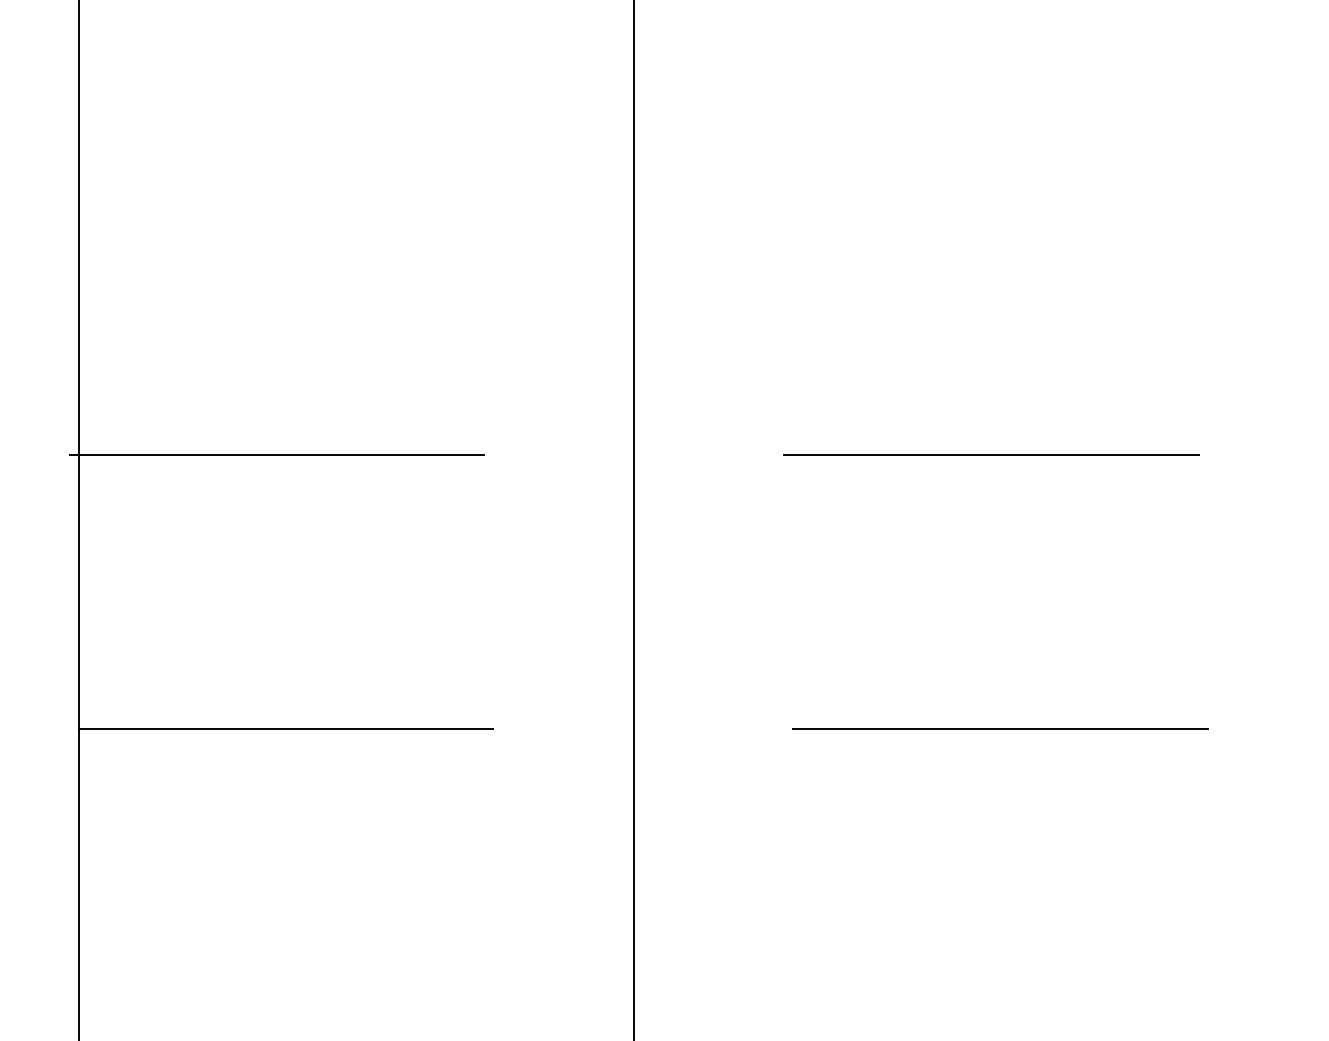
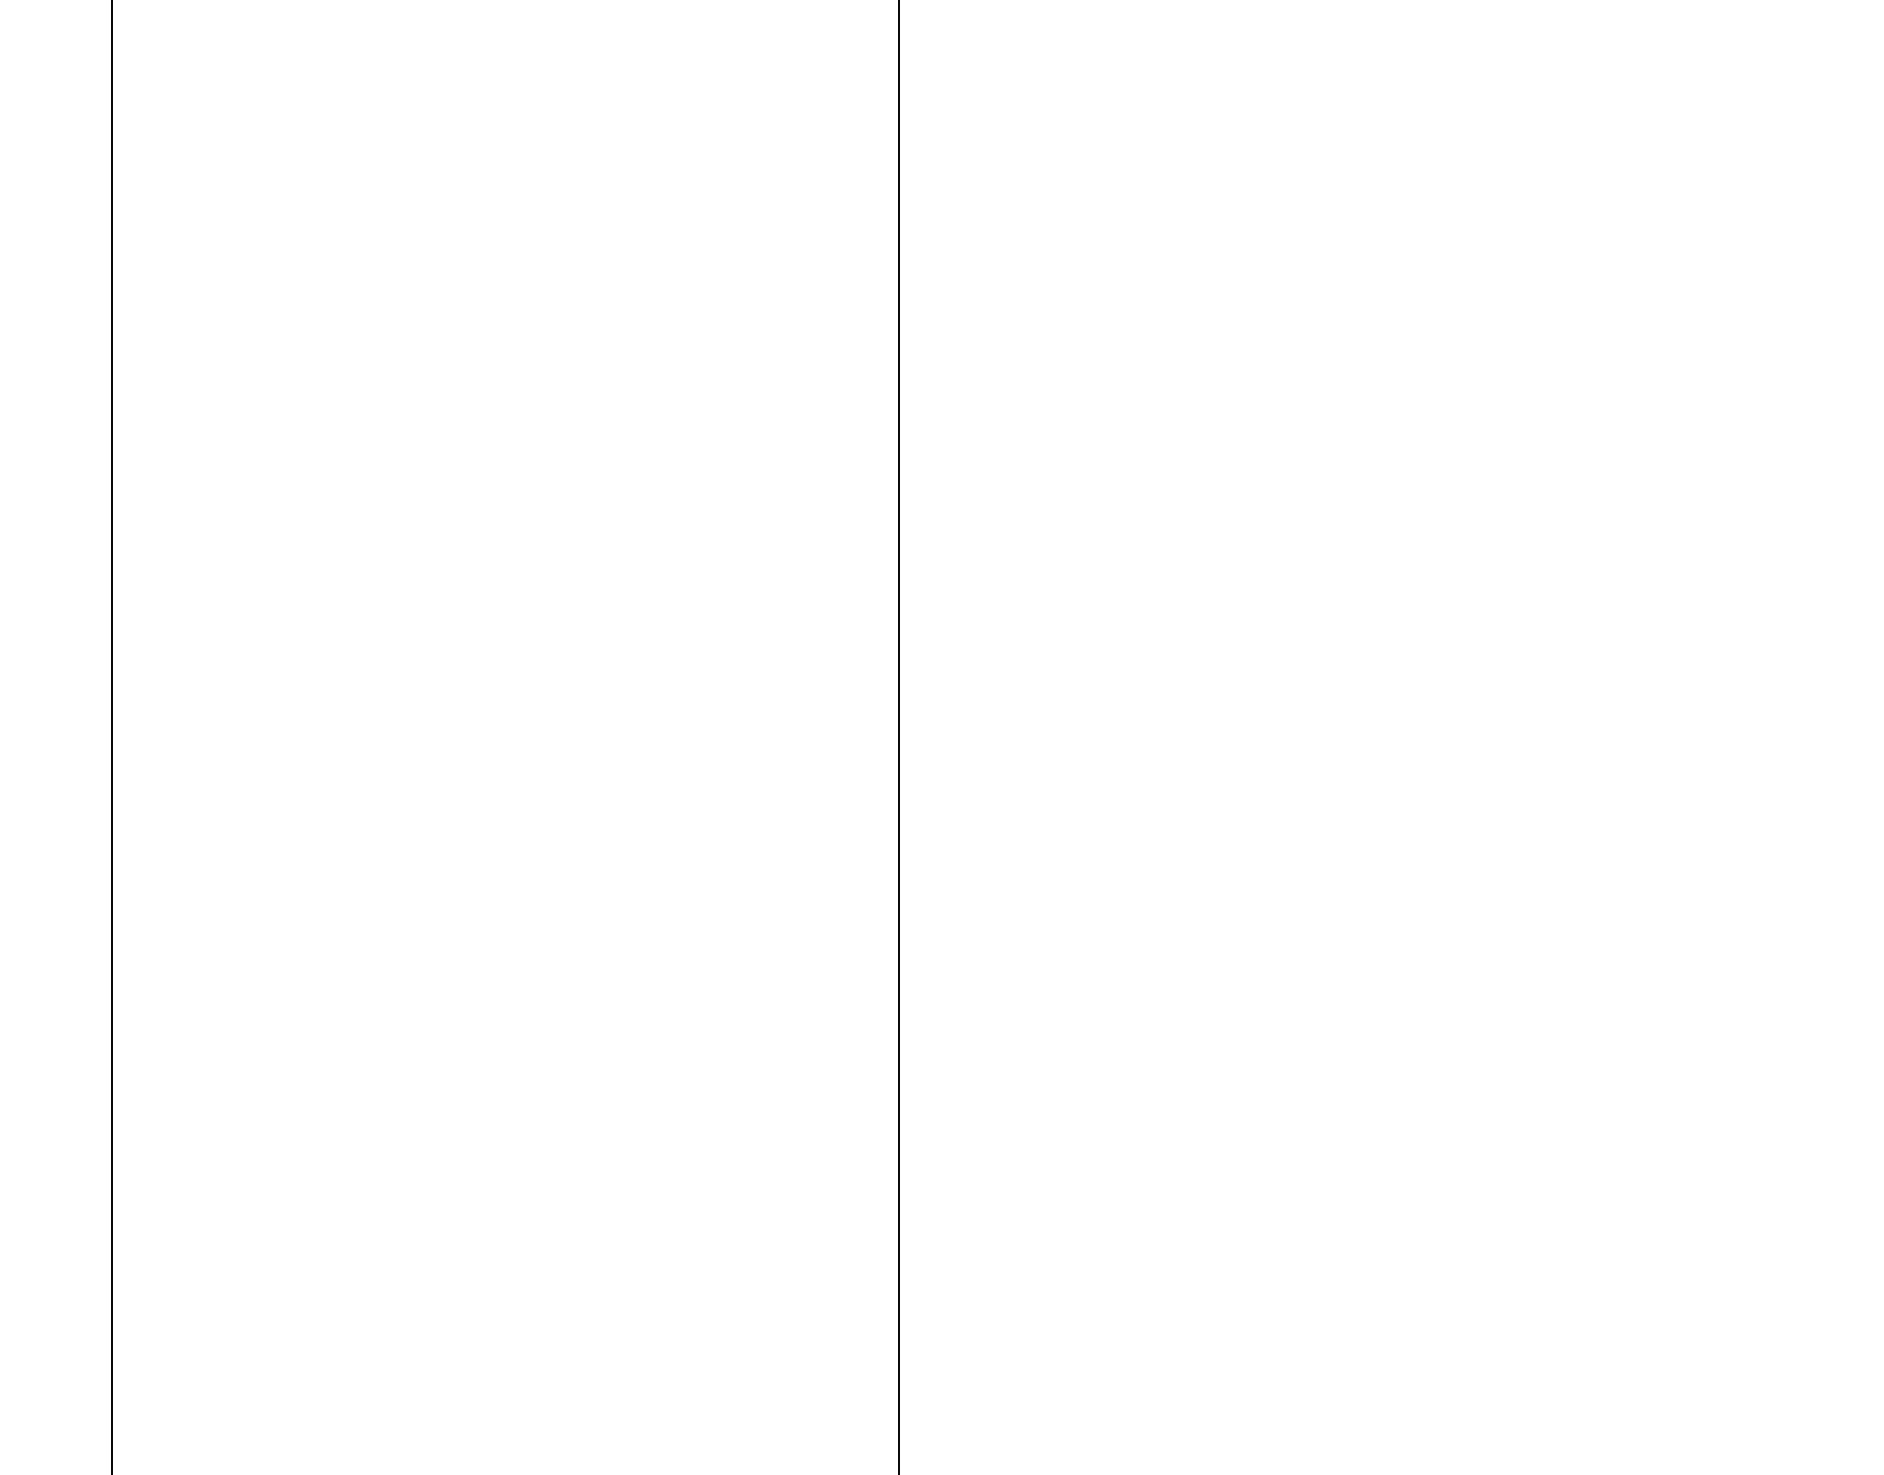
line: (276, 455) -> (392, 645), removed
line: (991, 455) -> (1405, 645), removed
line: (285, 728) -> (405, 1032), removed
line: (1000, 728) -> (1418, 1032), removed

